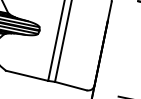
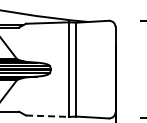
line: (26, 76) -> (47, 116), solid -> dashed

